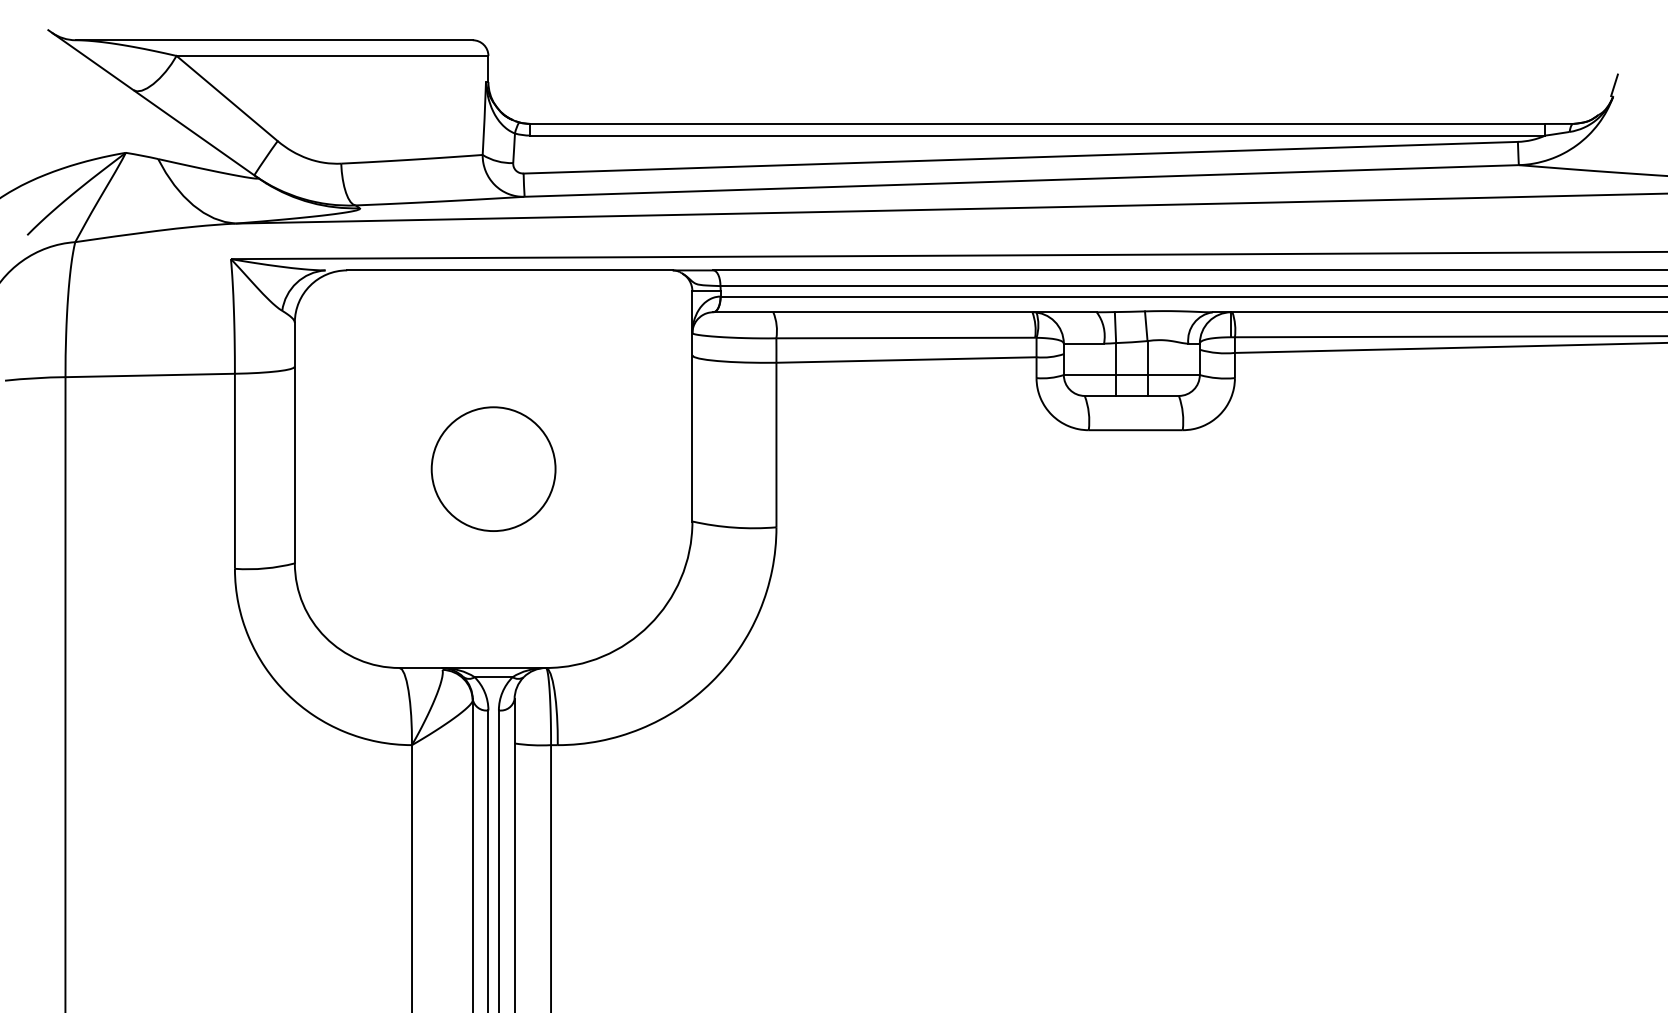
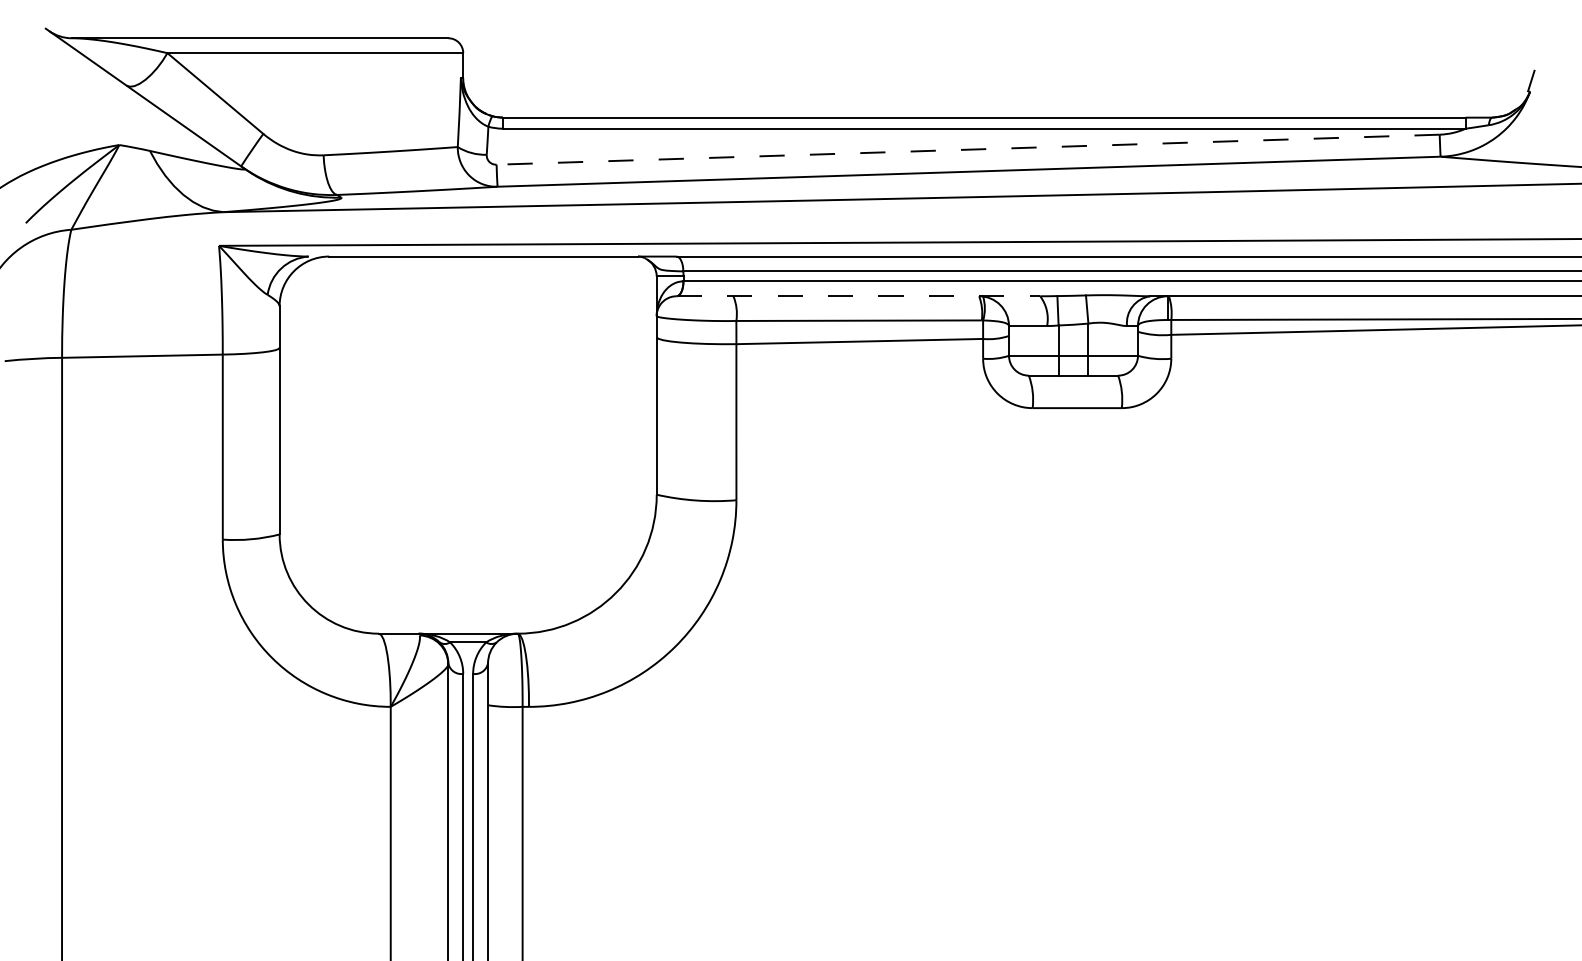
line: (1021, 157) -> (968, 149), solid -> dashed
line: (905, 312) -> (858, 296), solid -> dashed
circle: (492, 468) -> (467, 444), removed

